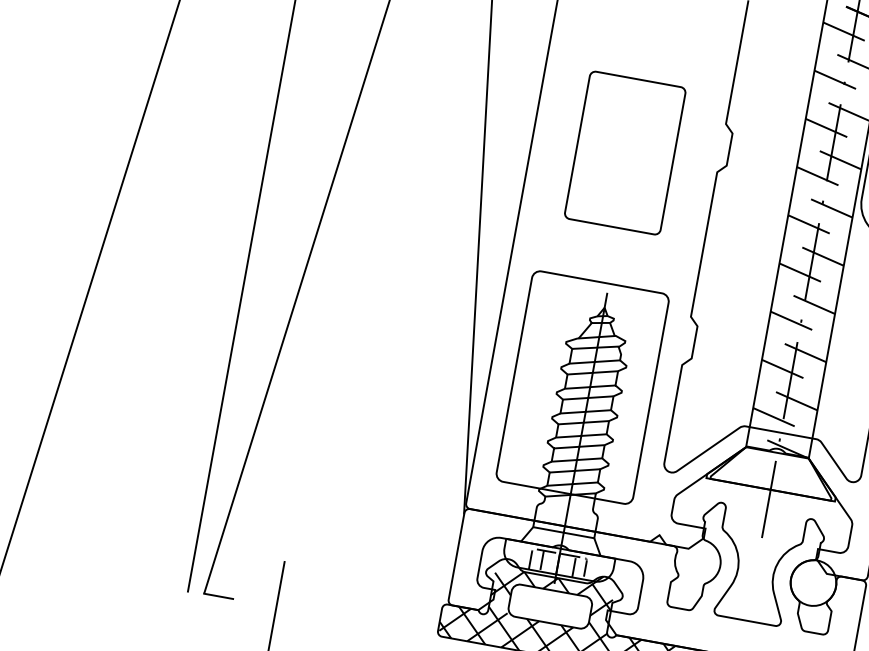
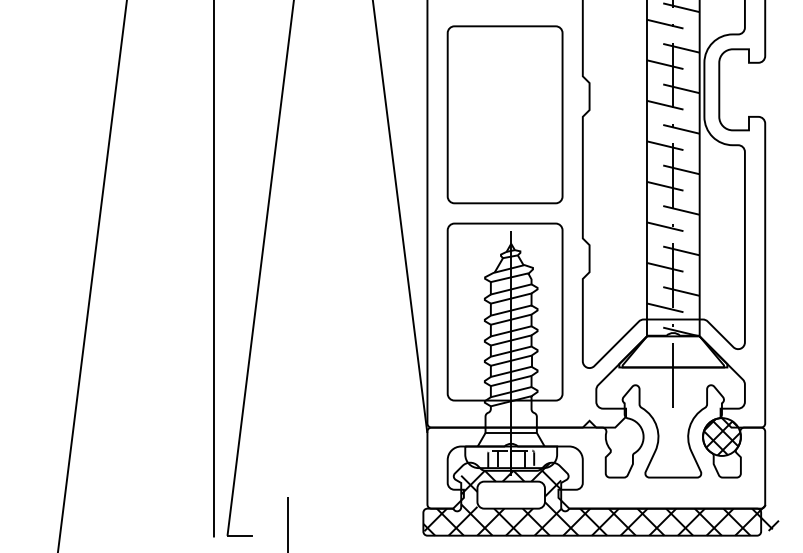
part: (624, 152) -> (504, 114), size x1.43
hatch: (812, 583) -> (721, 437), added

